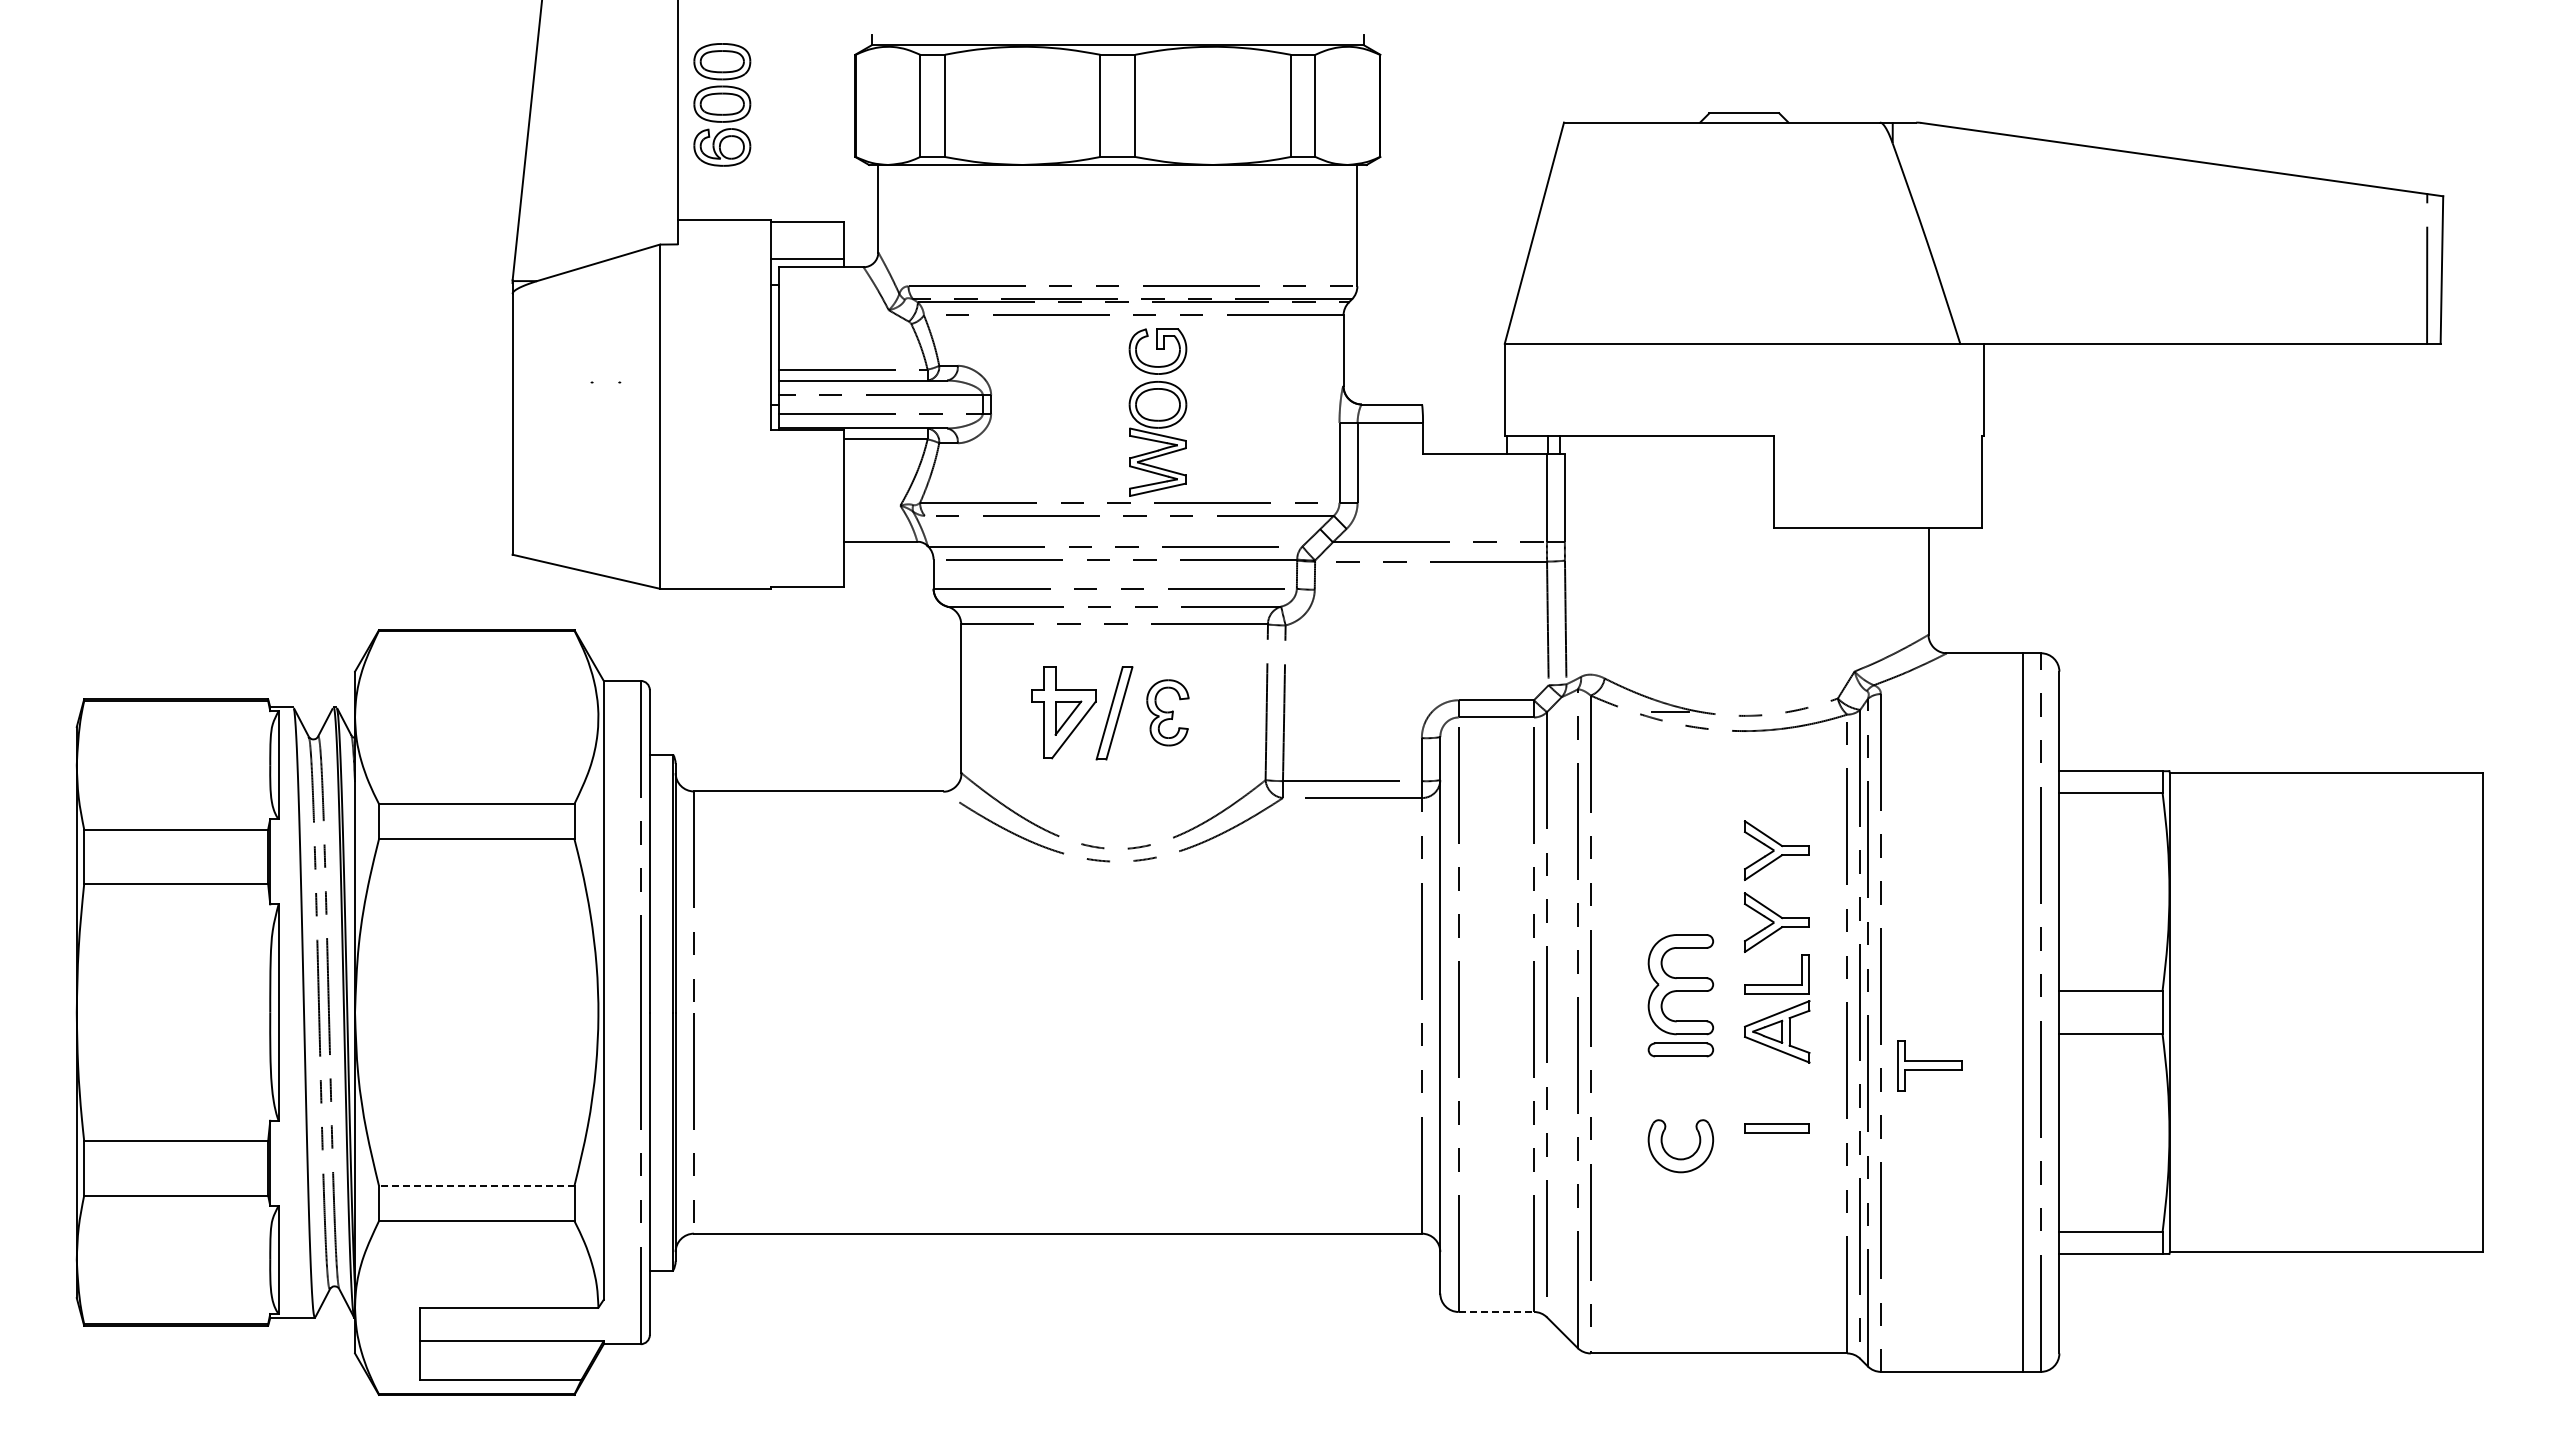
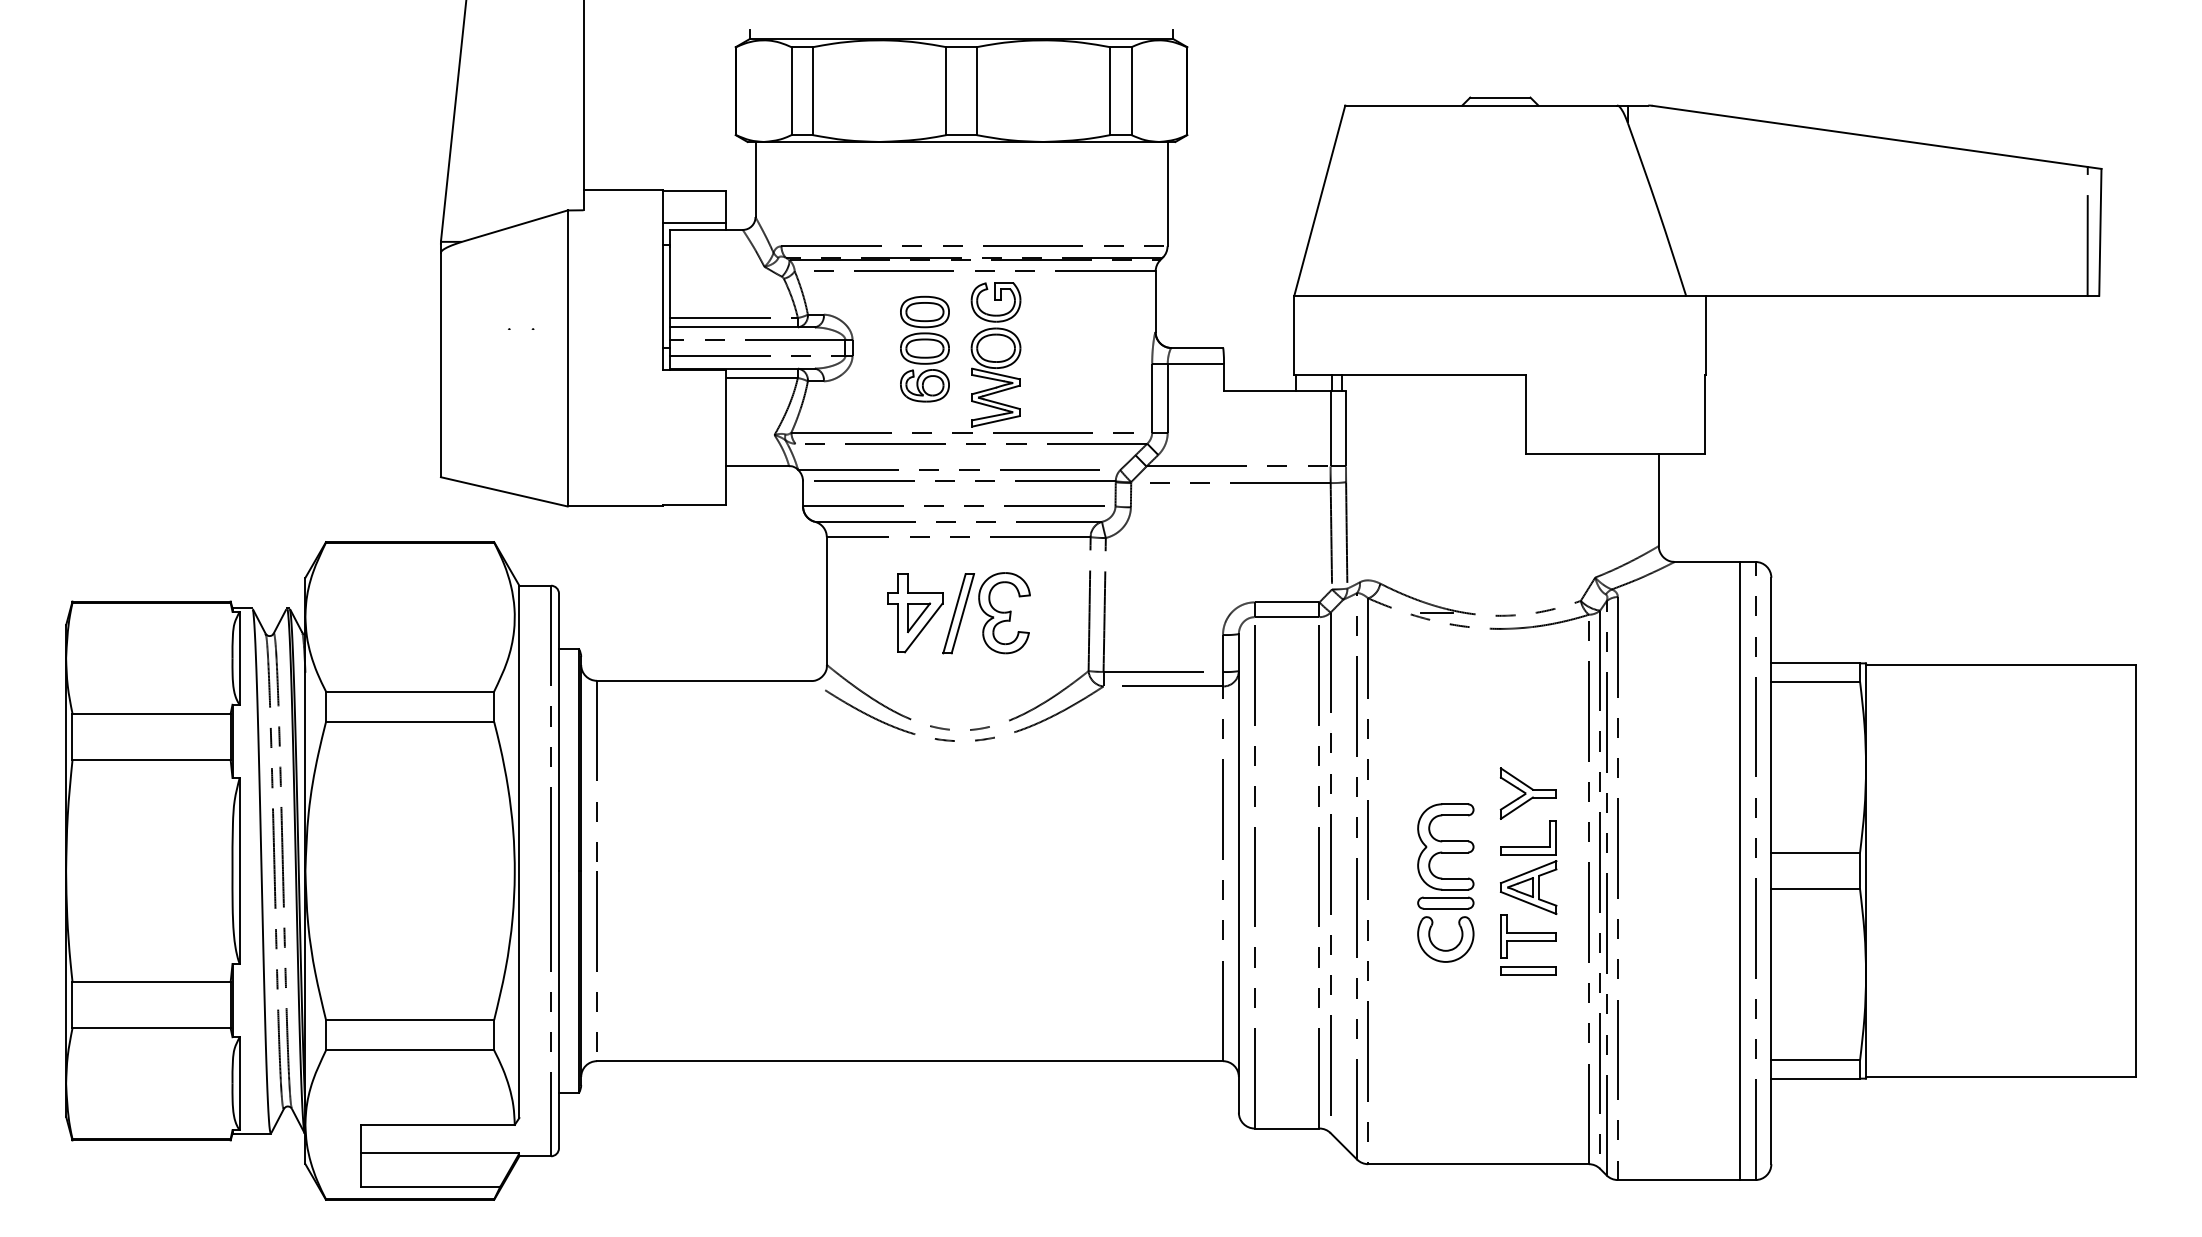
part: (722, 104) -> (925, 348), moved
part: (1167, 712) -> (1004, 612), size x1.43
part: (1776, 850) -> (1528, 731), removed
part: (1929, 1065) -> (1528, 936), moved
part: (1676, 1157) -> (1442, 949), moved
line: (476, 1185) -> (409, 1019), dashed -> solid
line: (1496, 1311) -> (1287, 1128), dashed -> solid

